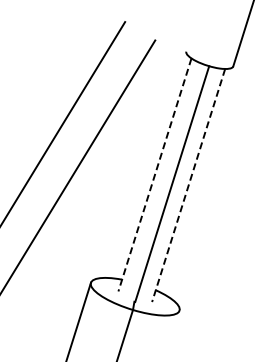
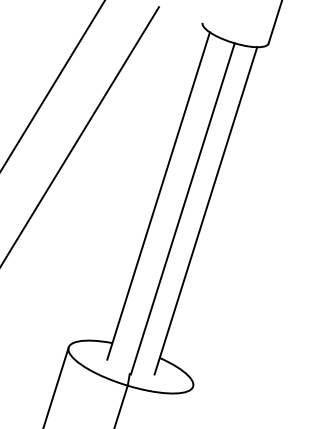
line: (154, 175) -> (157, 196), dashed -> solid
line: (188, 186) -> (205, 212), dashed -> solid

